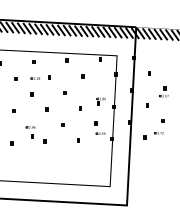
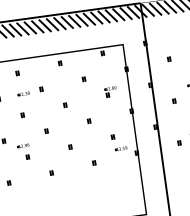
part: (100, 101) -> (110, 92), moved
part: (30, 132) -> (24, 152), moved

